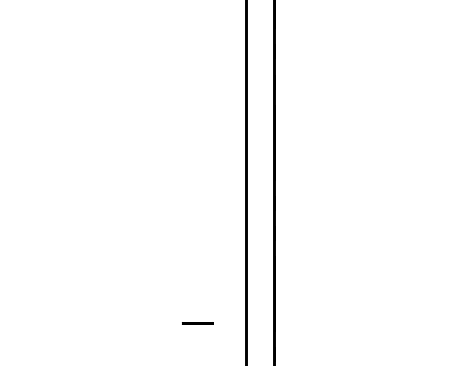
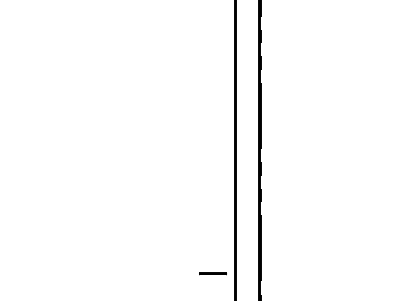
line: (197, 323) -> (212, 273), moved

